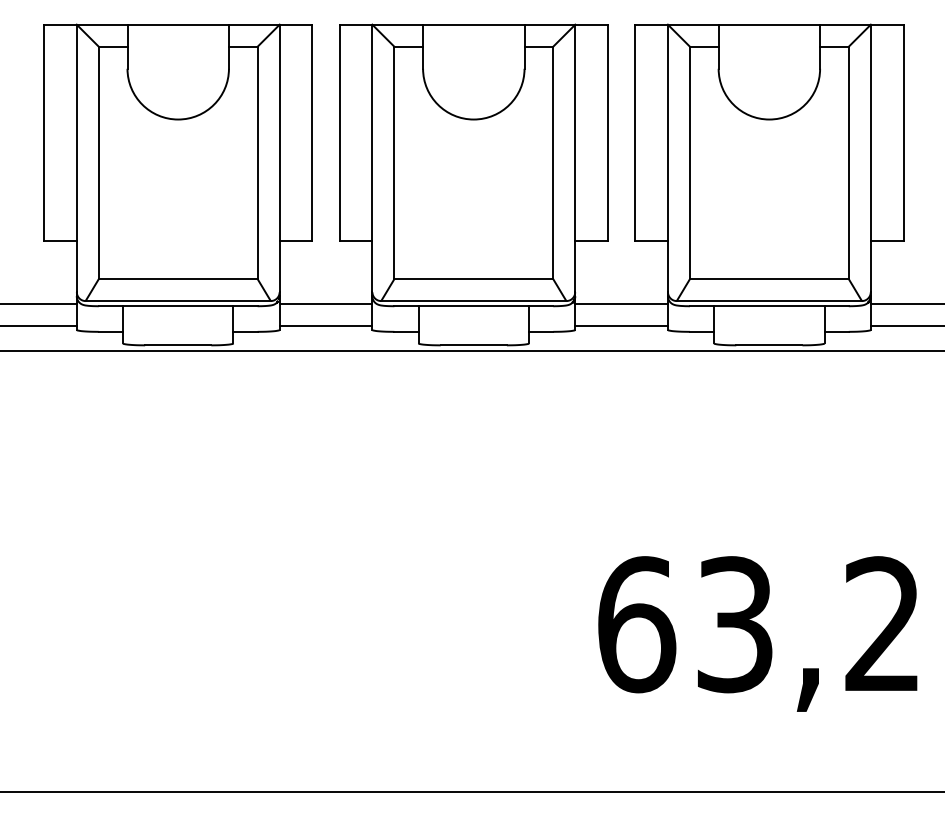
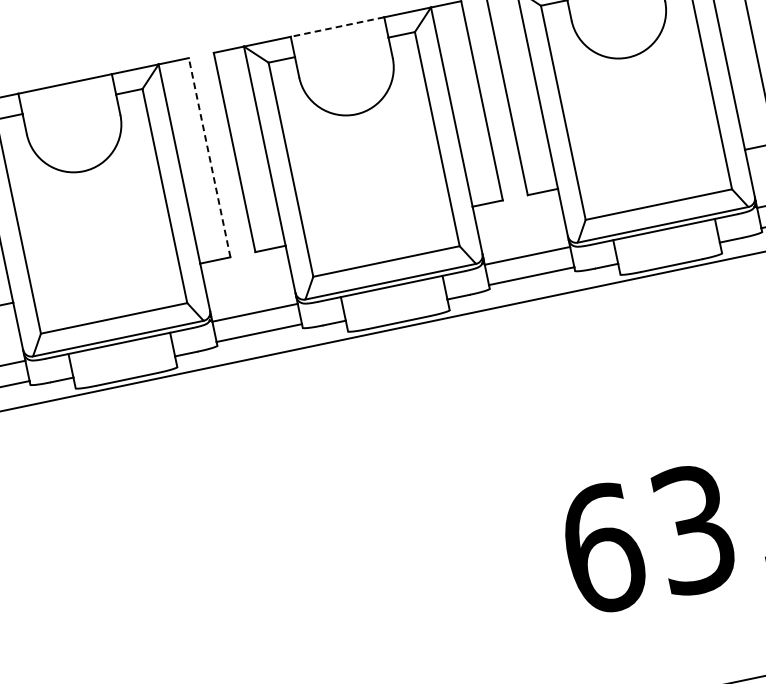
line: (473, 24) -> (337, 26), solid -> dashed
line: (312, 132) -> (209, 157), solid -> dashed

